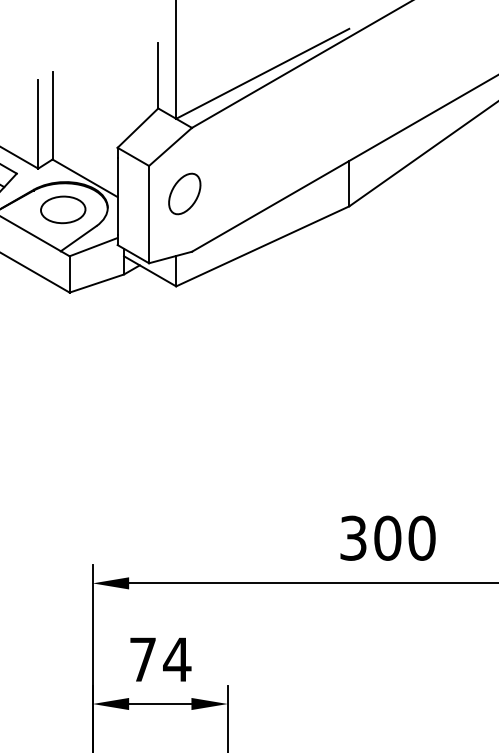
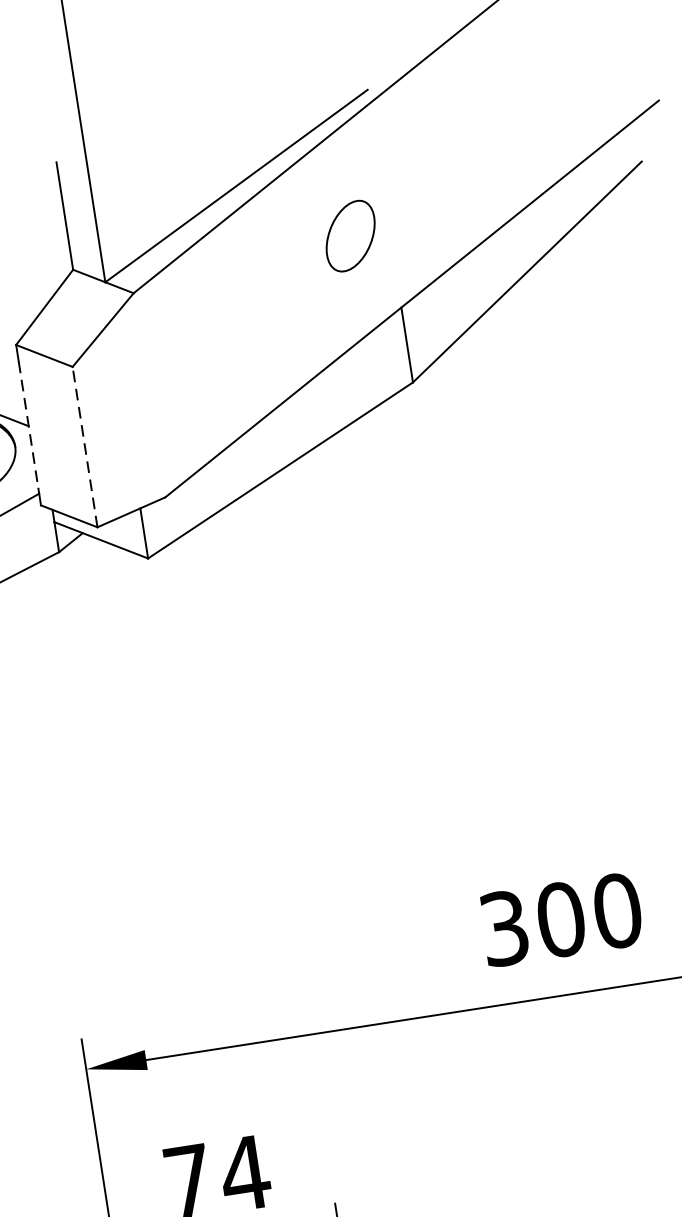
part: (184, 193) -> (350, 235), moved
line: (117, 196) -> (28, 425), solid -> dashed
line: (149, 214) -> (85, 446), solid -> dashed

